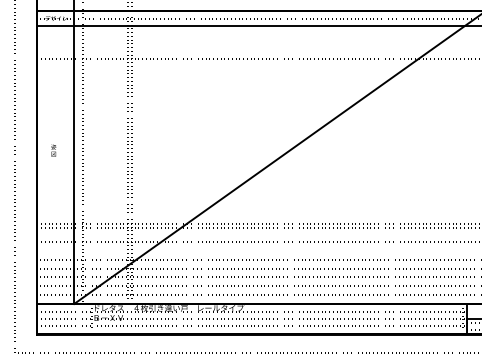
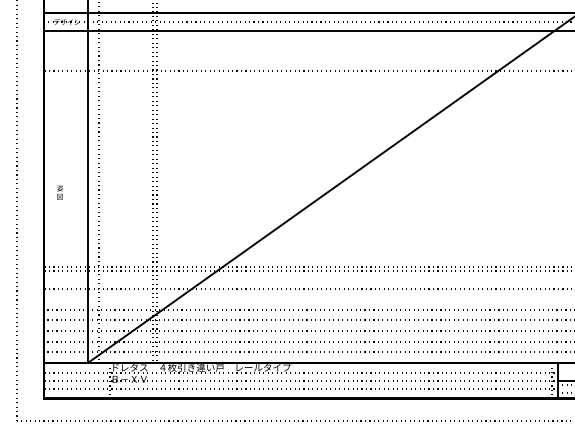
text: (53, 150) -> (59, 192), moved

